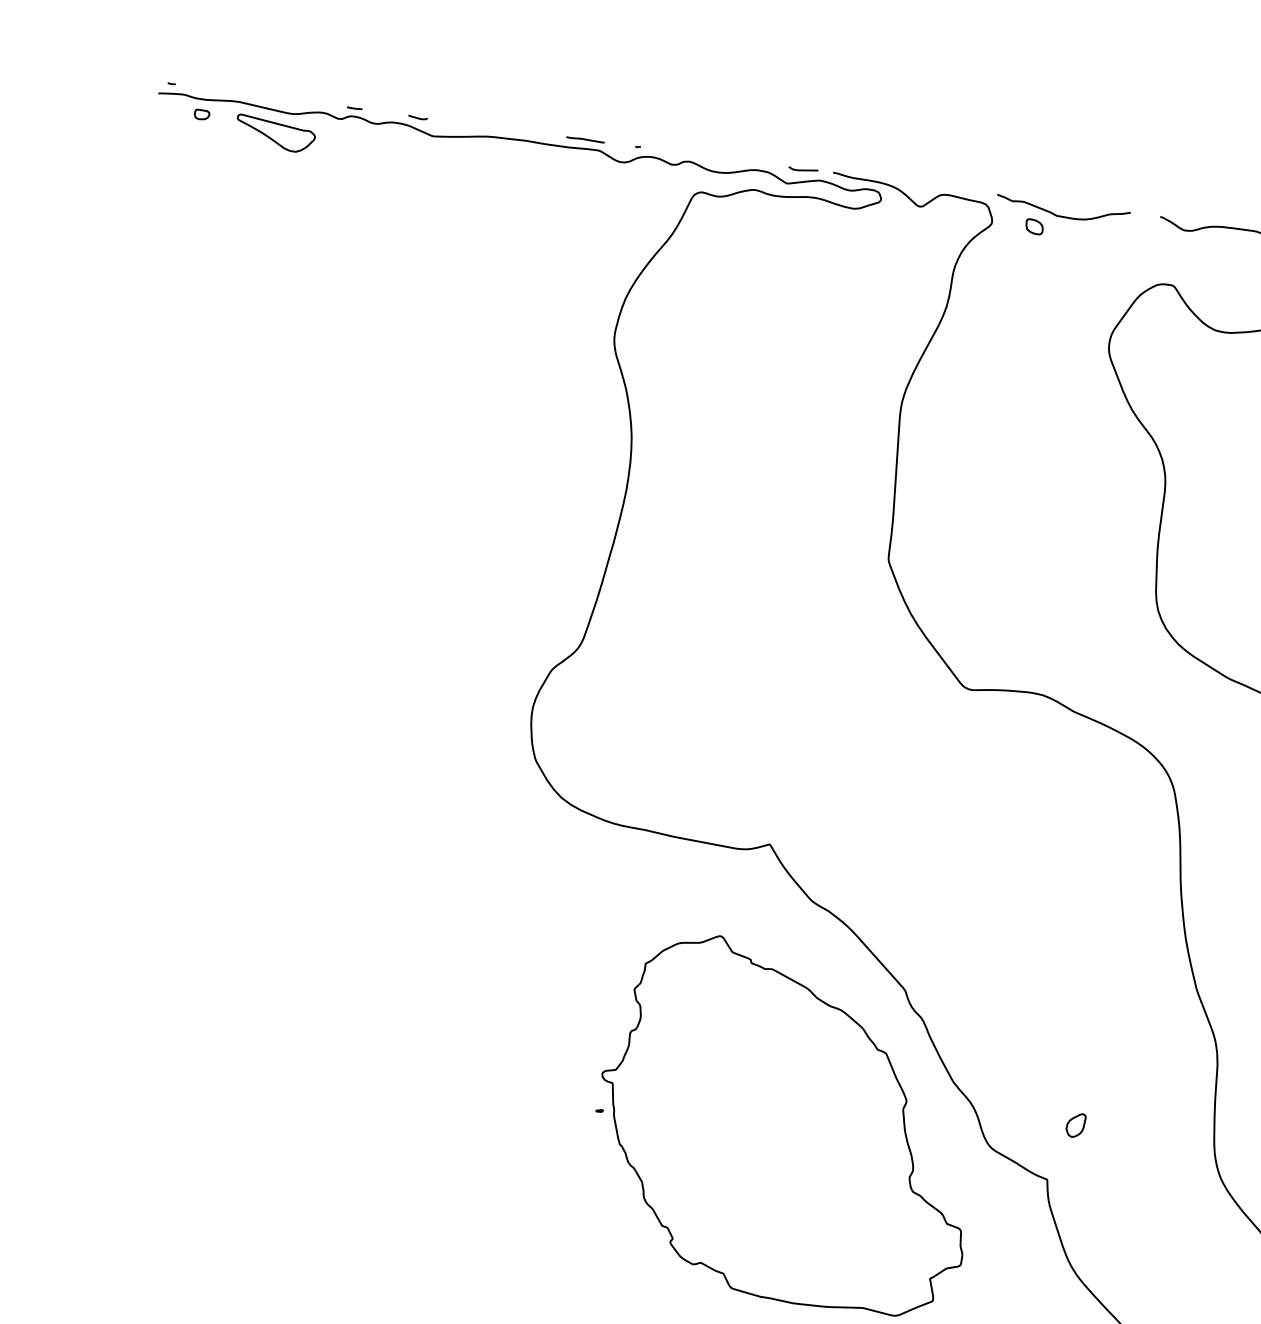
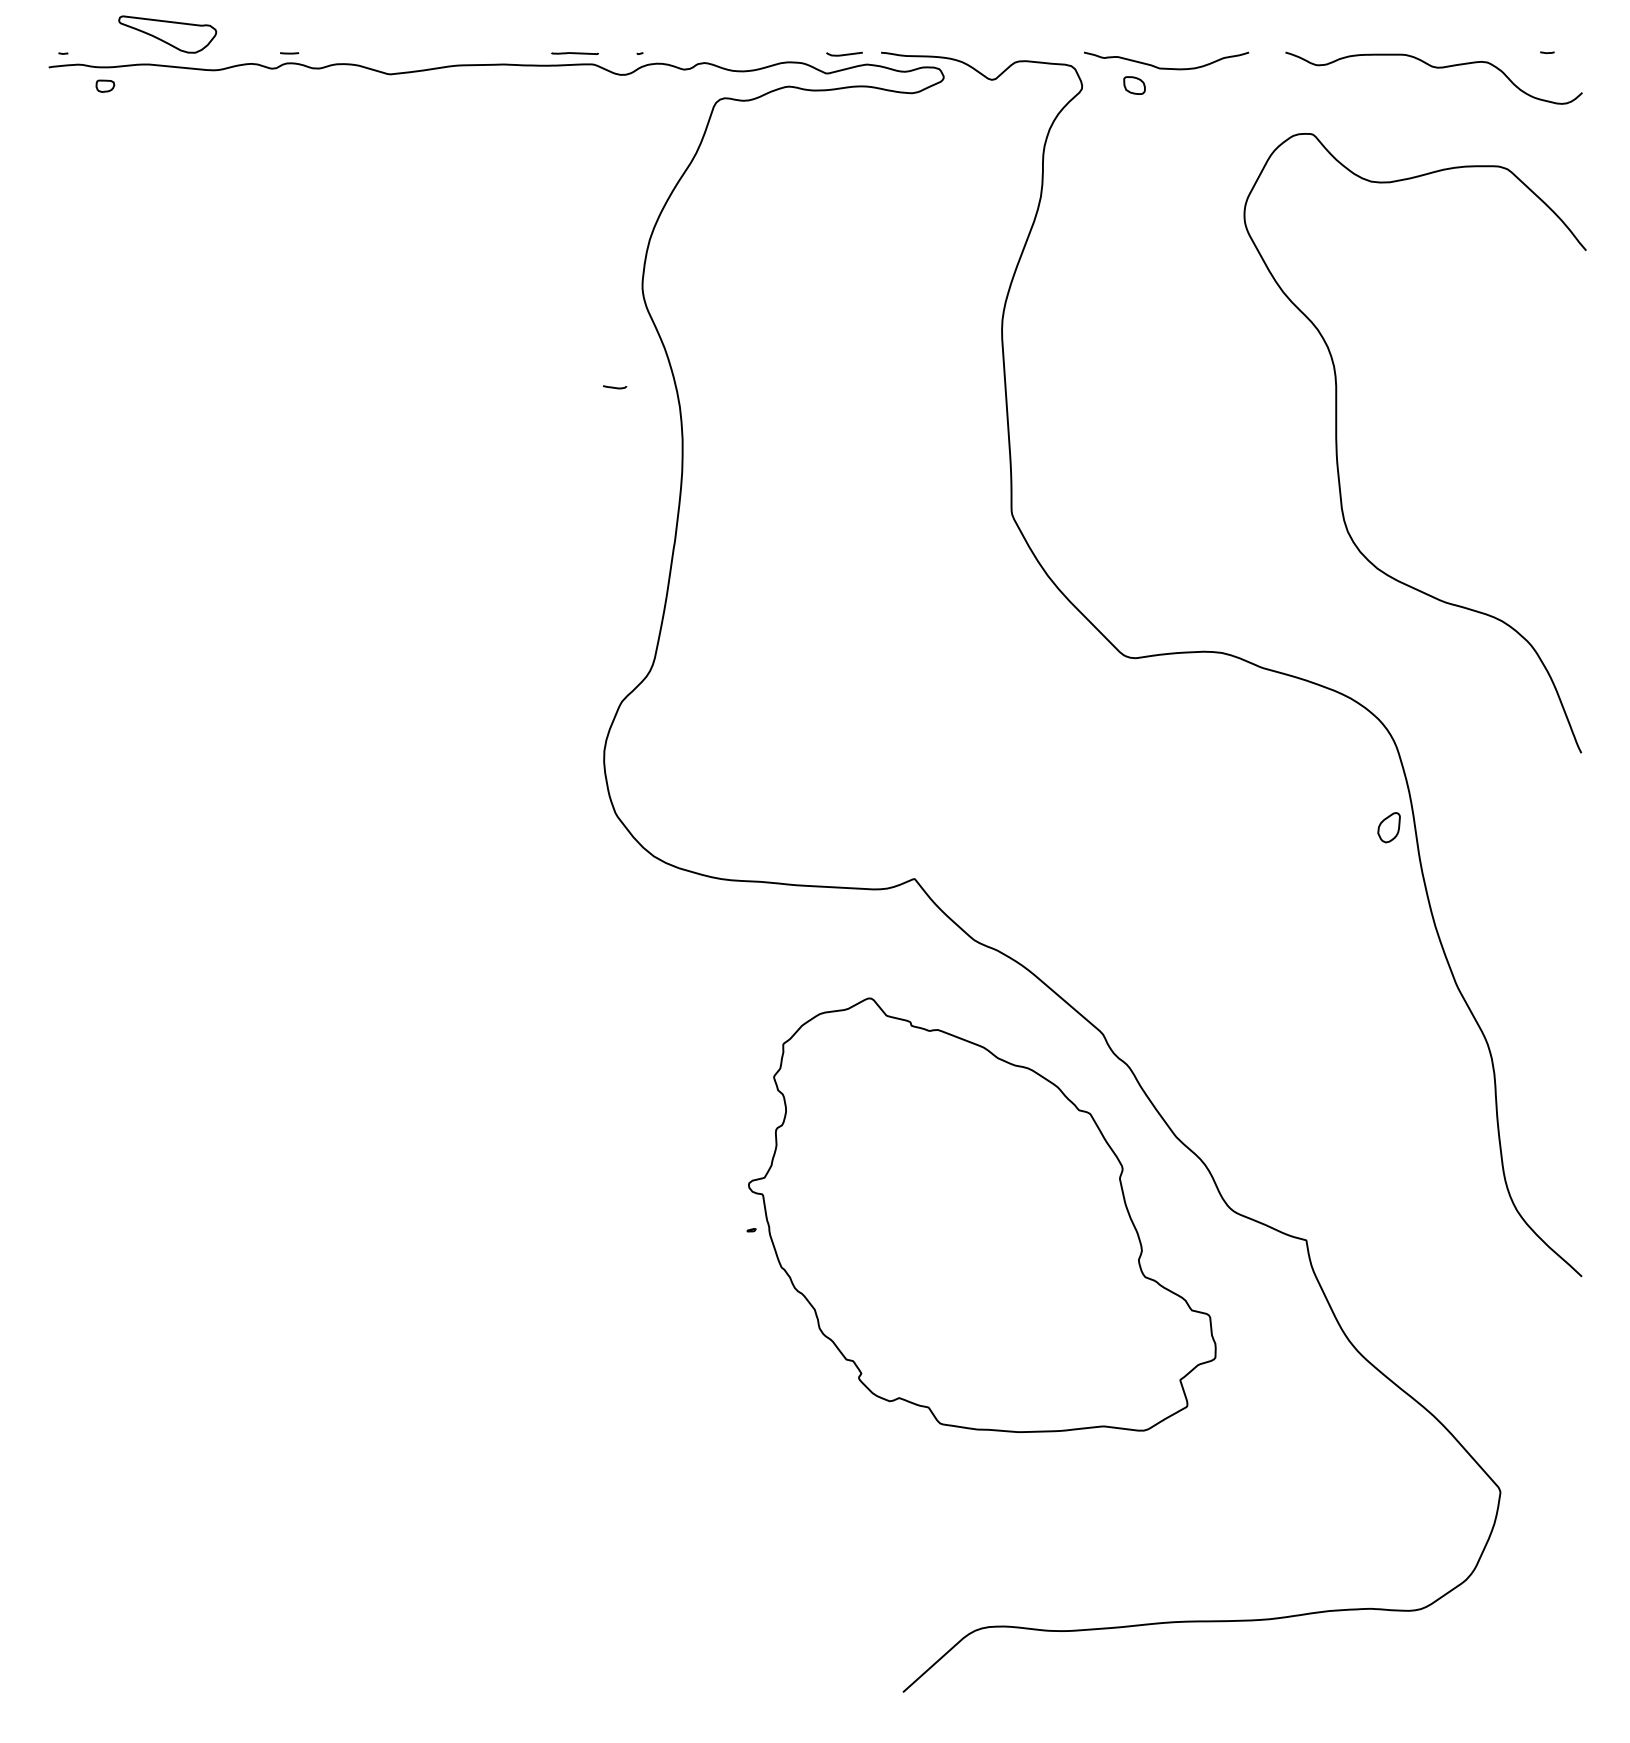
curve: (418, 117) -> (615, 387), moved
part: (275, 134) -> (167, 34), moved
part: (1075, 1125) -> (1388, 827), moved

